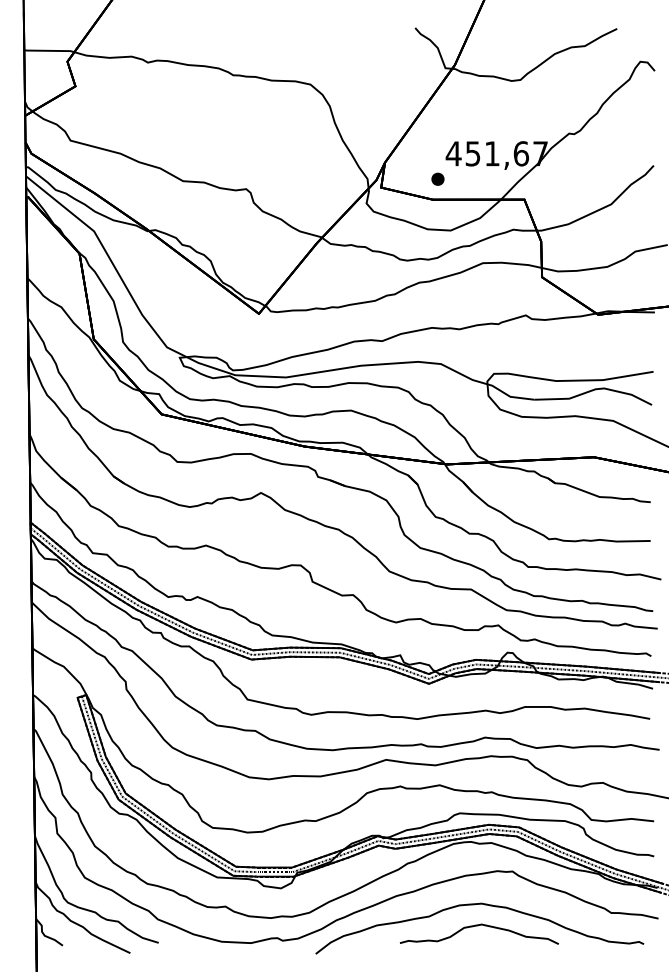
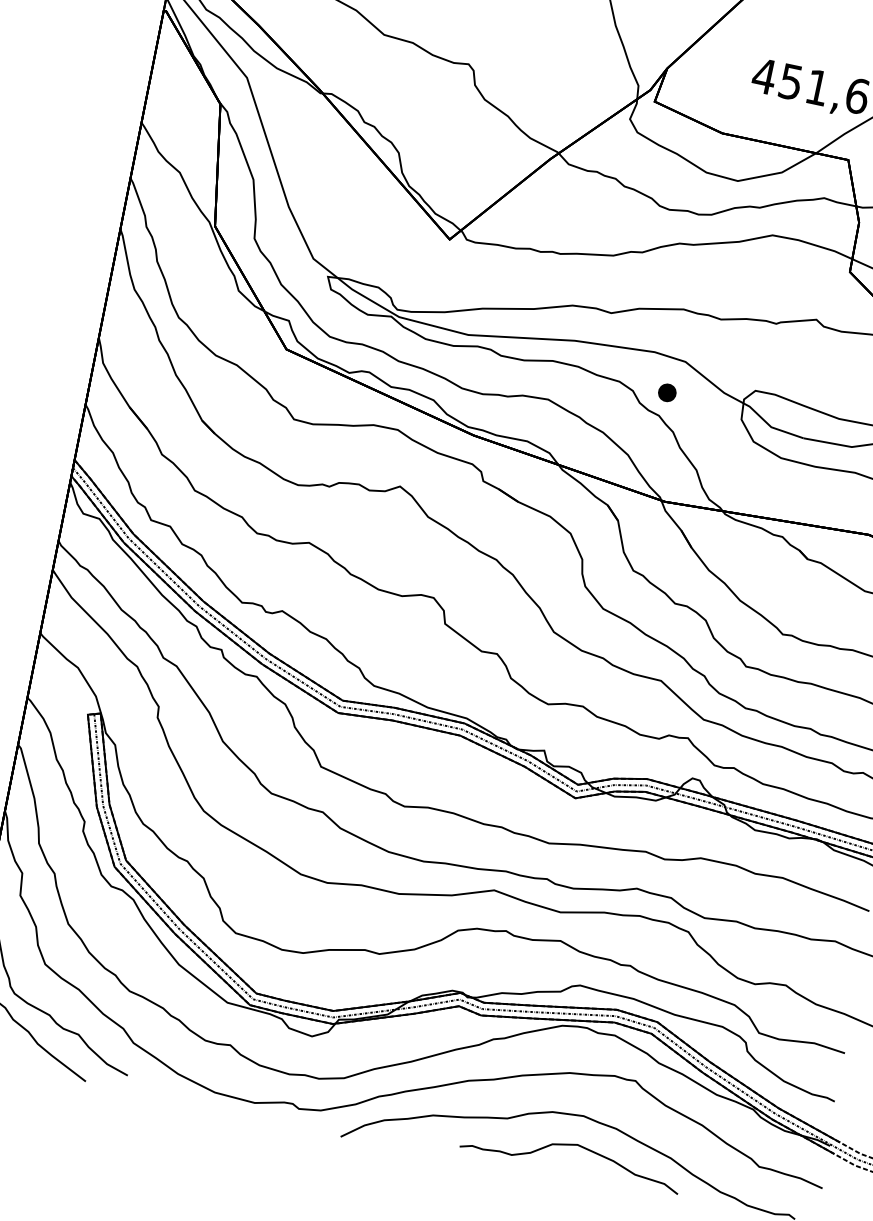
part: (437, 178) -> (666, 391), moved

